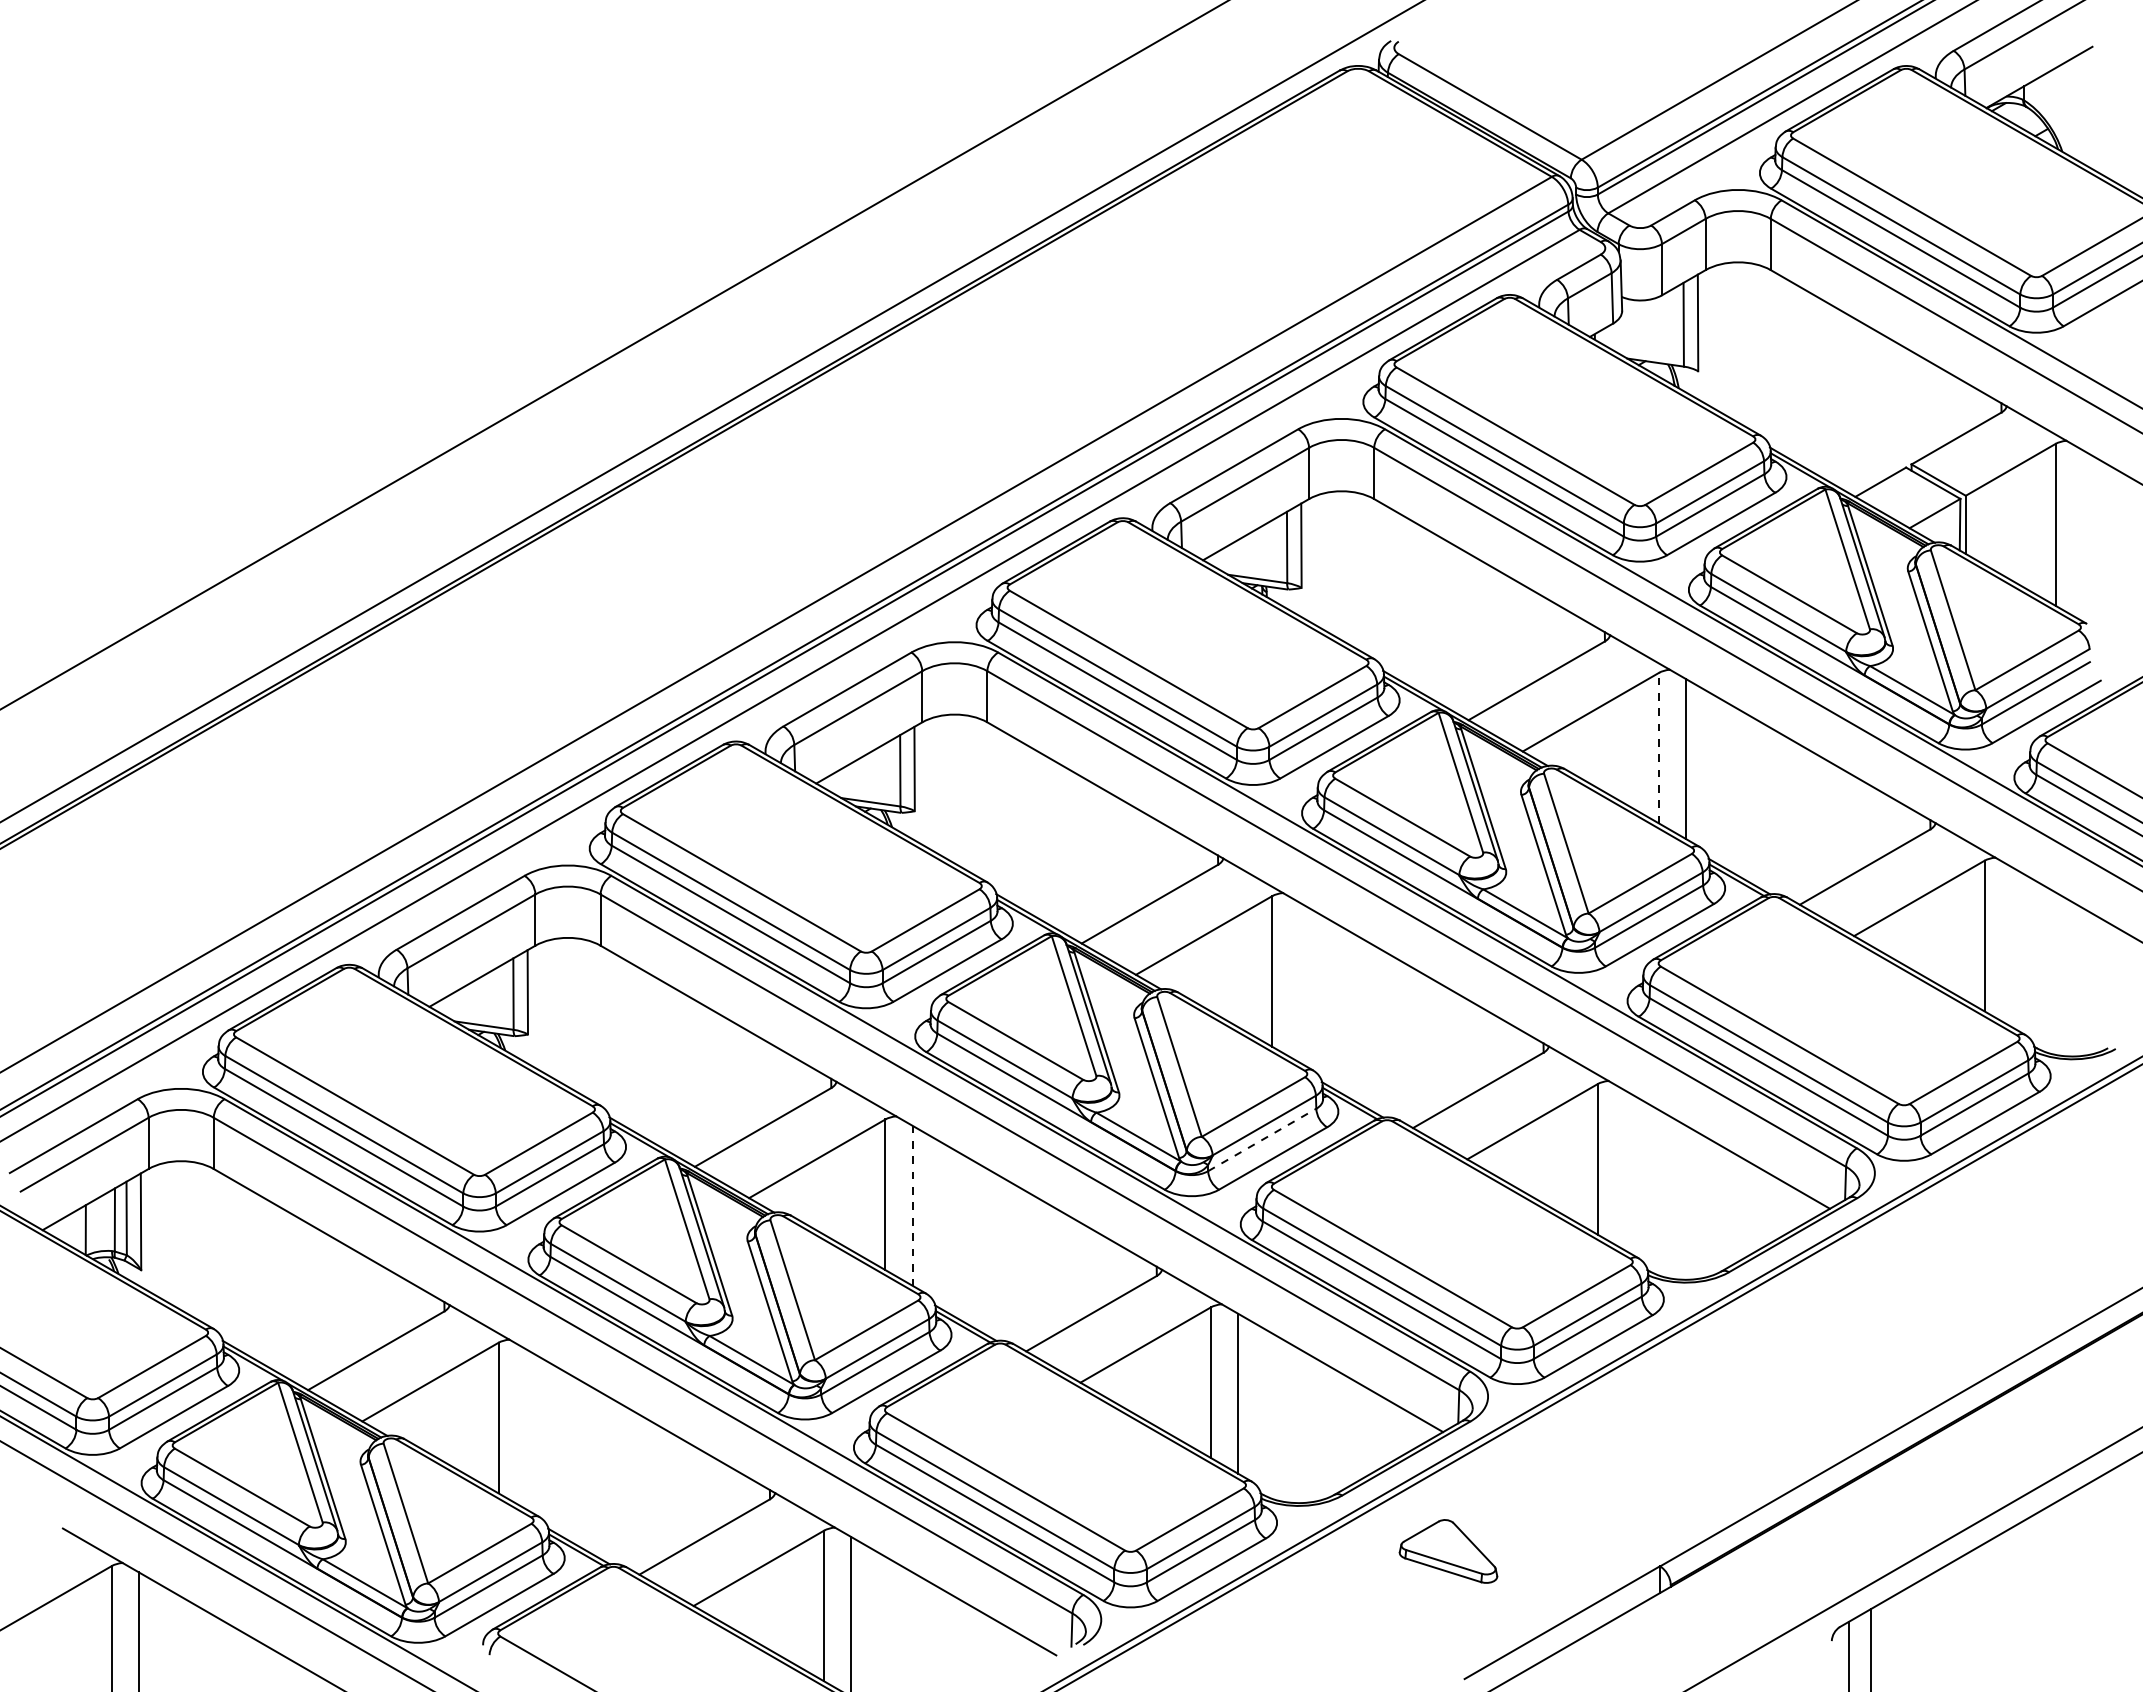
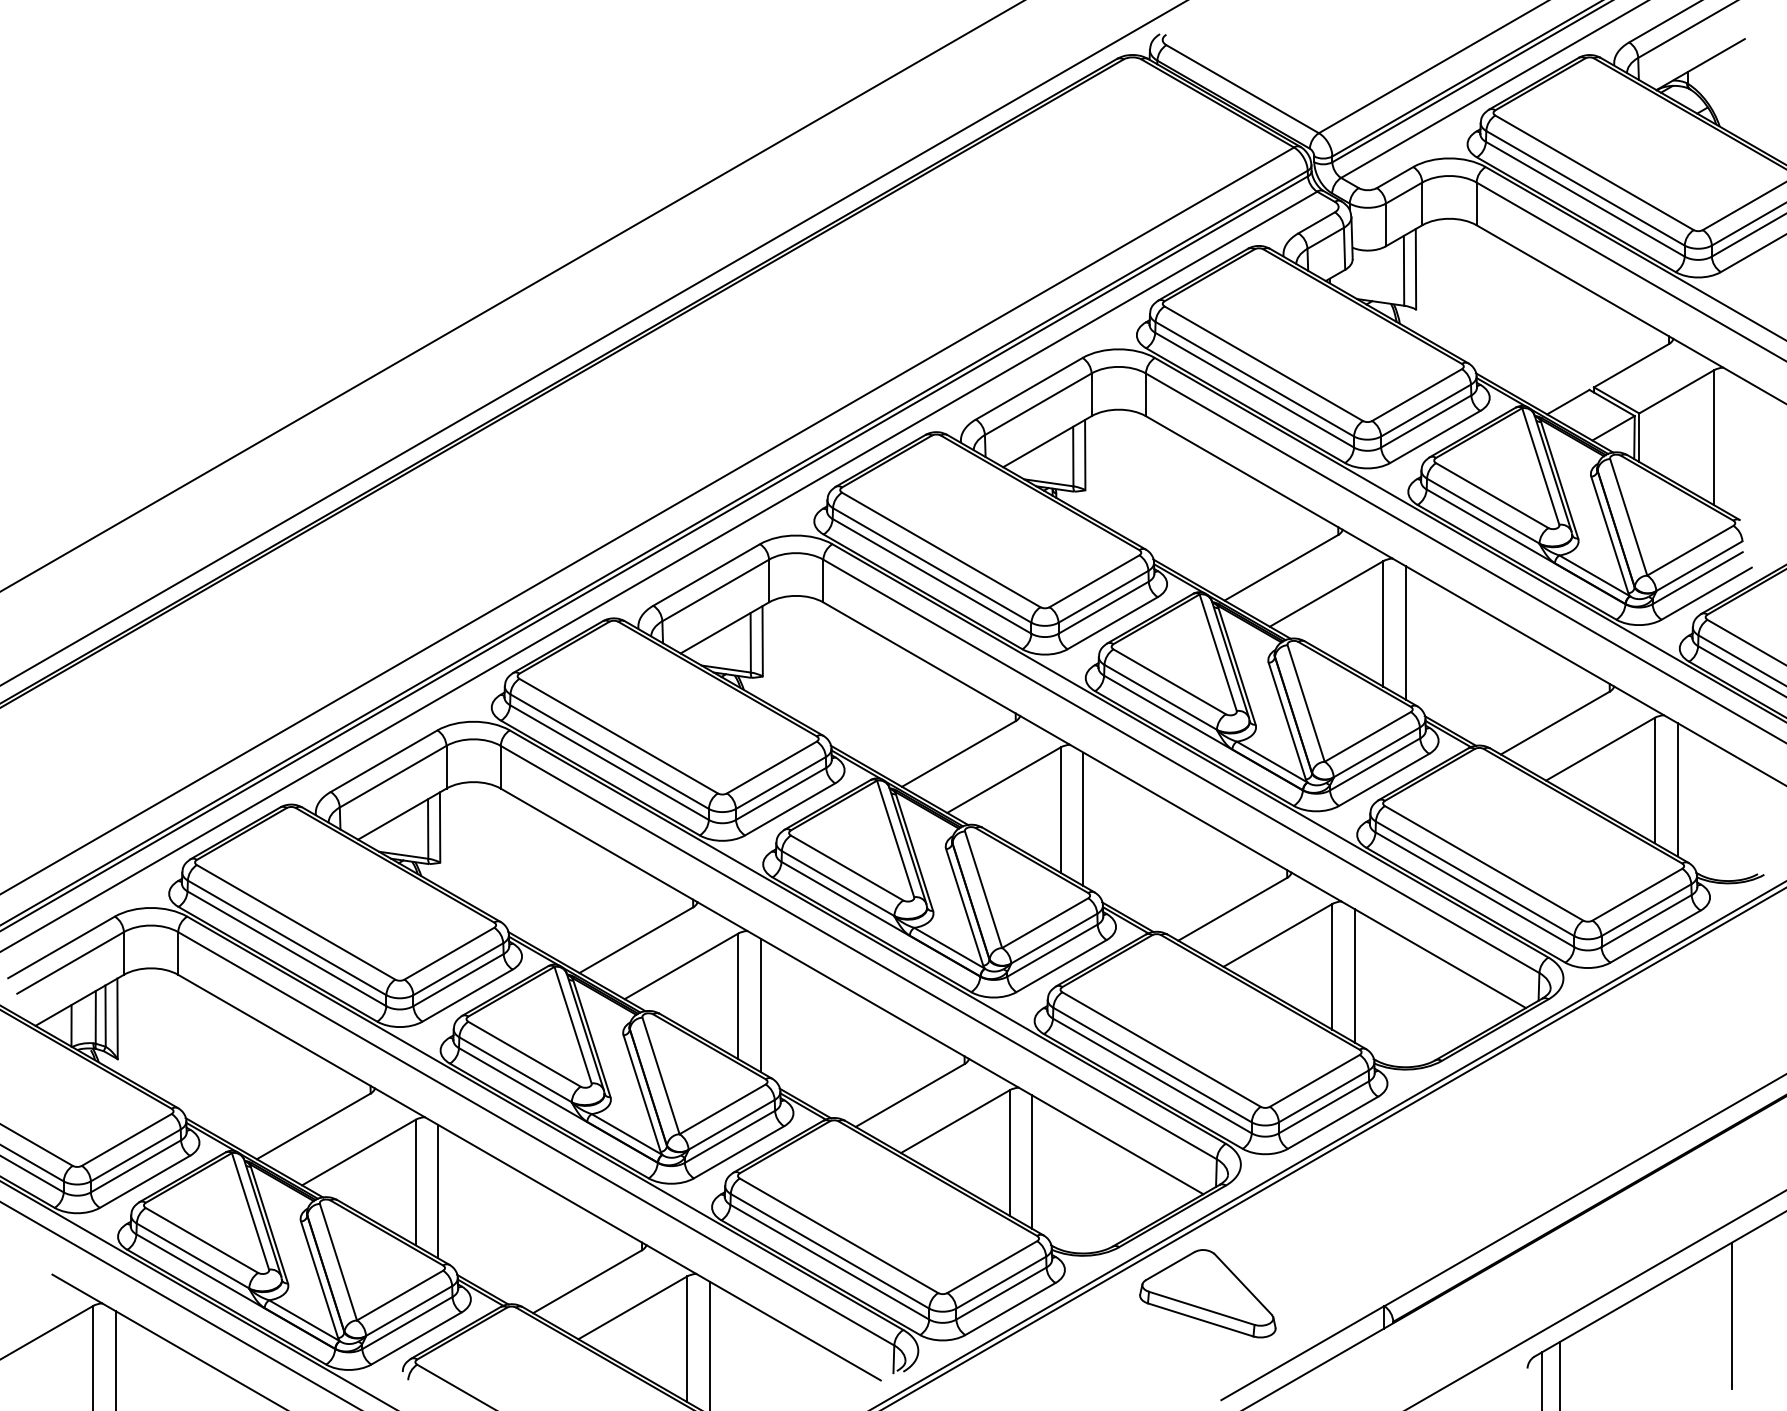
line: (1659, 747) -> (1383, 623), dashed -> solid
line: (2011, 947) -> (1677, 790), added
line: (1299, 982) -> (1083, 819), added
line: (1262, 1139) -> (1052, 950), dashed -> solid
line: (1624, 1170) -> (1354, 976), added
line: (912, 1205) -> (760, 1005), dashed -> solid
line: (525, 1429) -> (438, 1192), added
part: (1448, 1551) -> (1207, 1293), size x1.67
line: (2077, 1577) -> (1732, 1315), added

